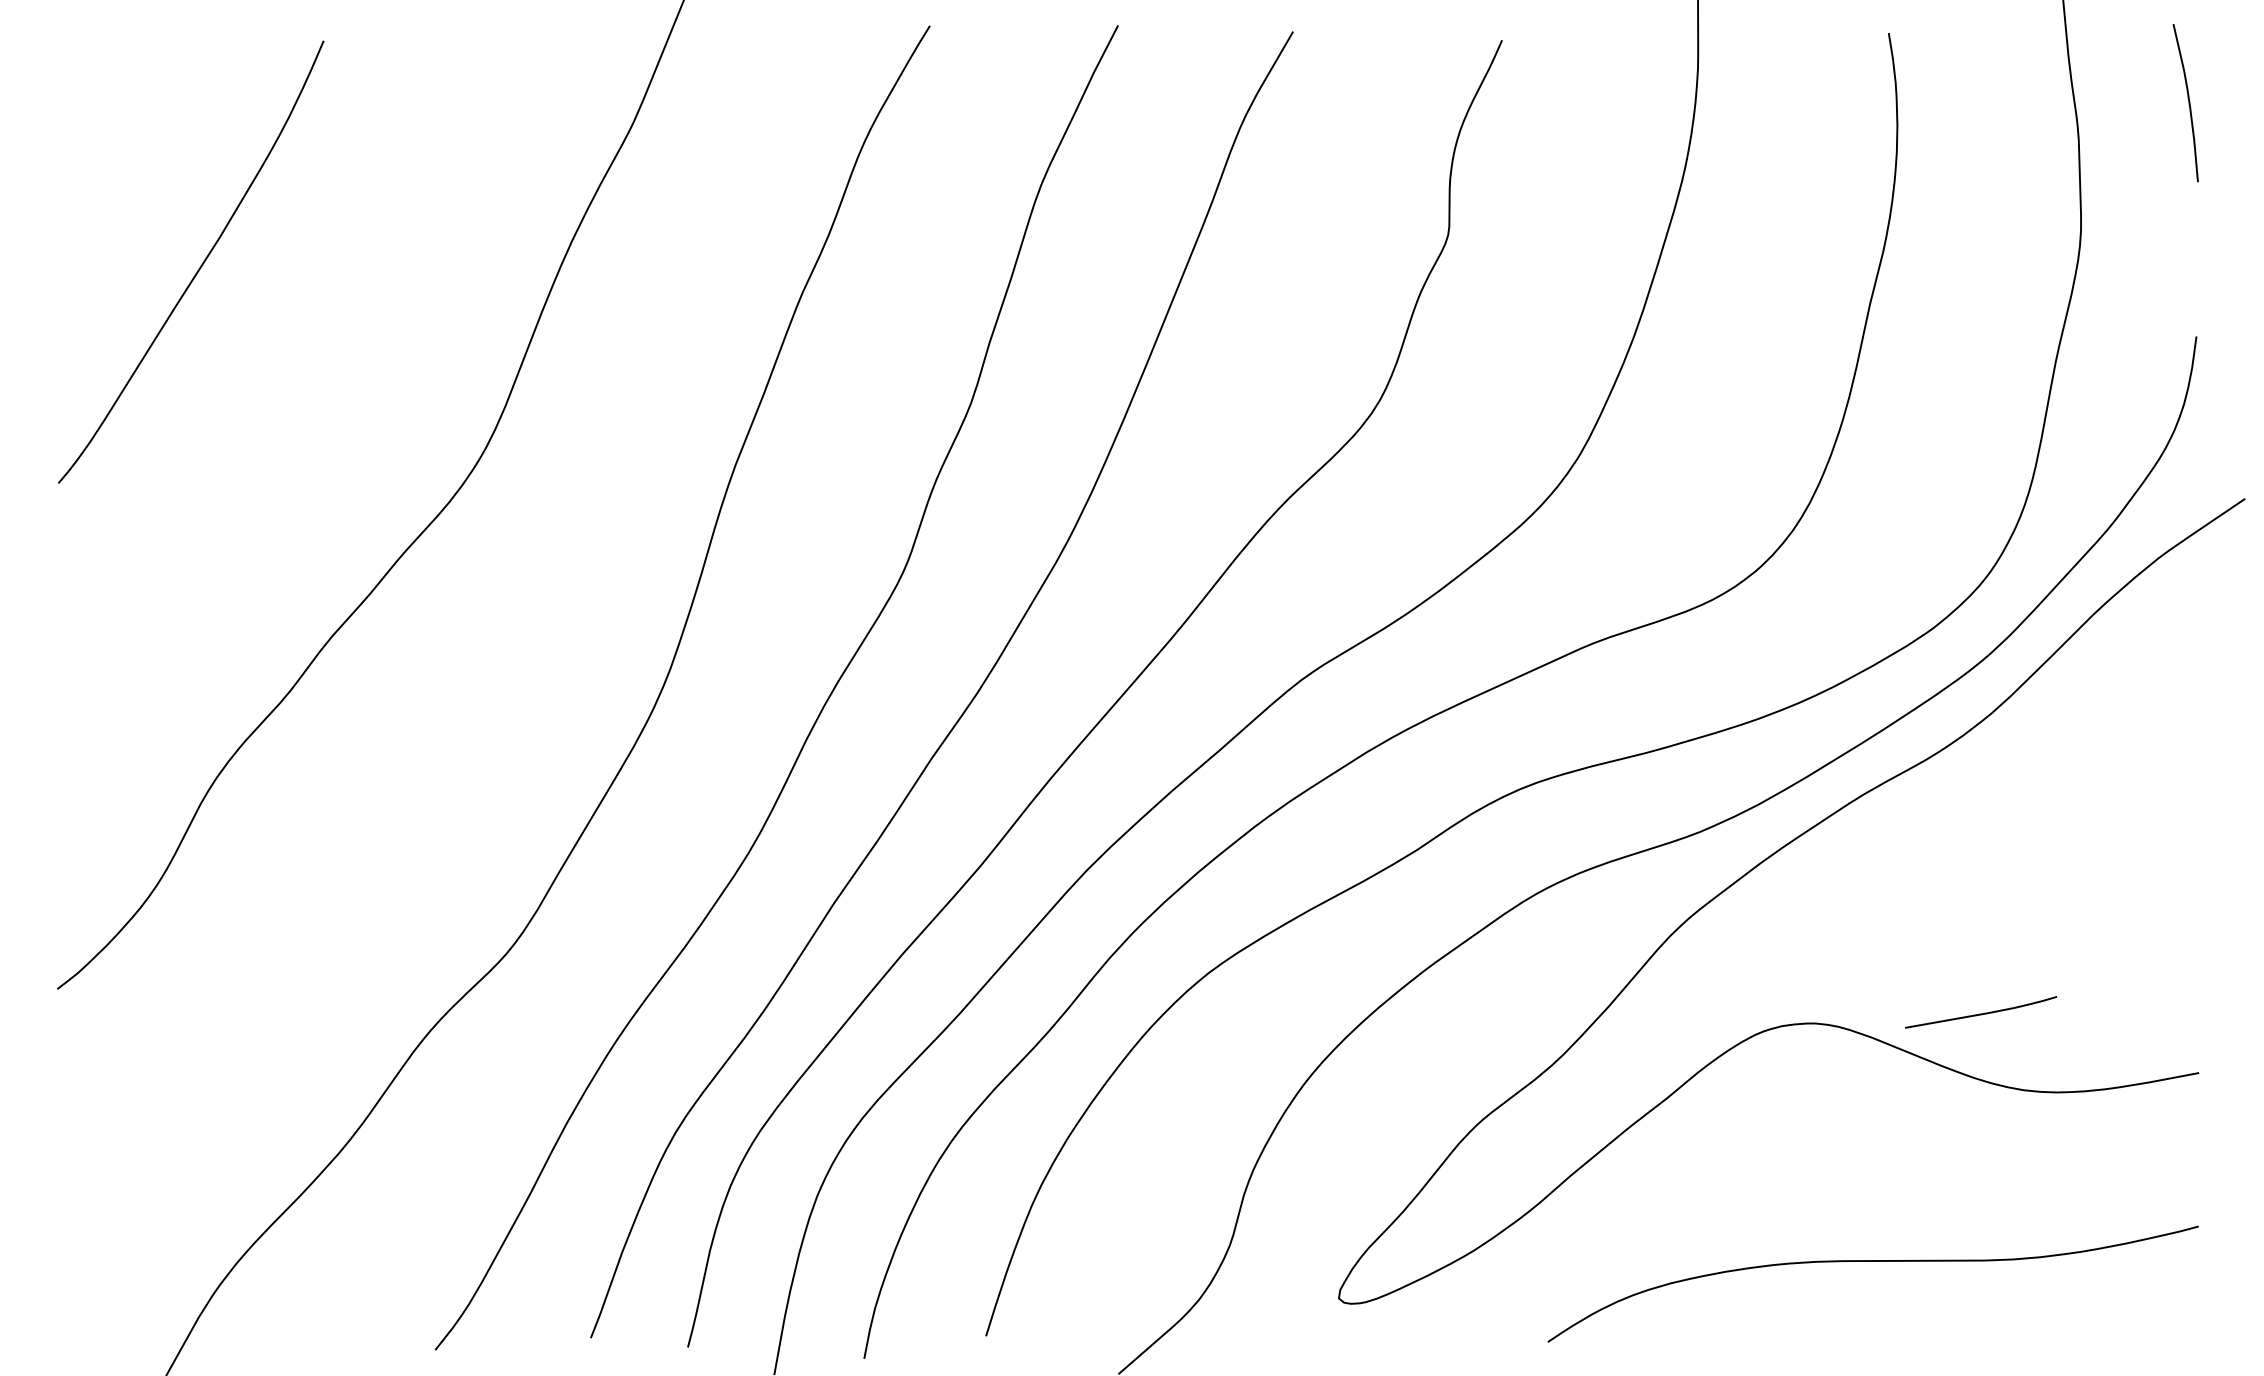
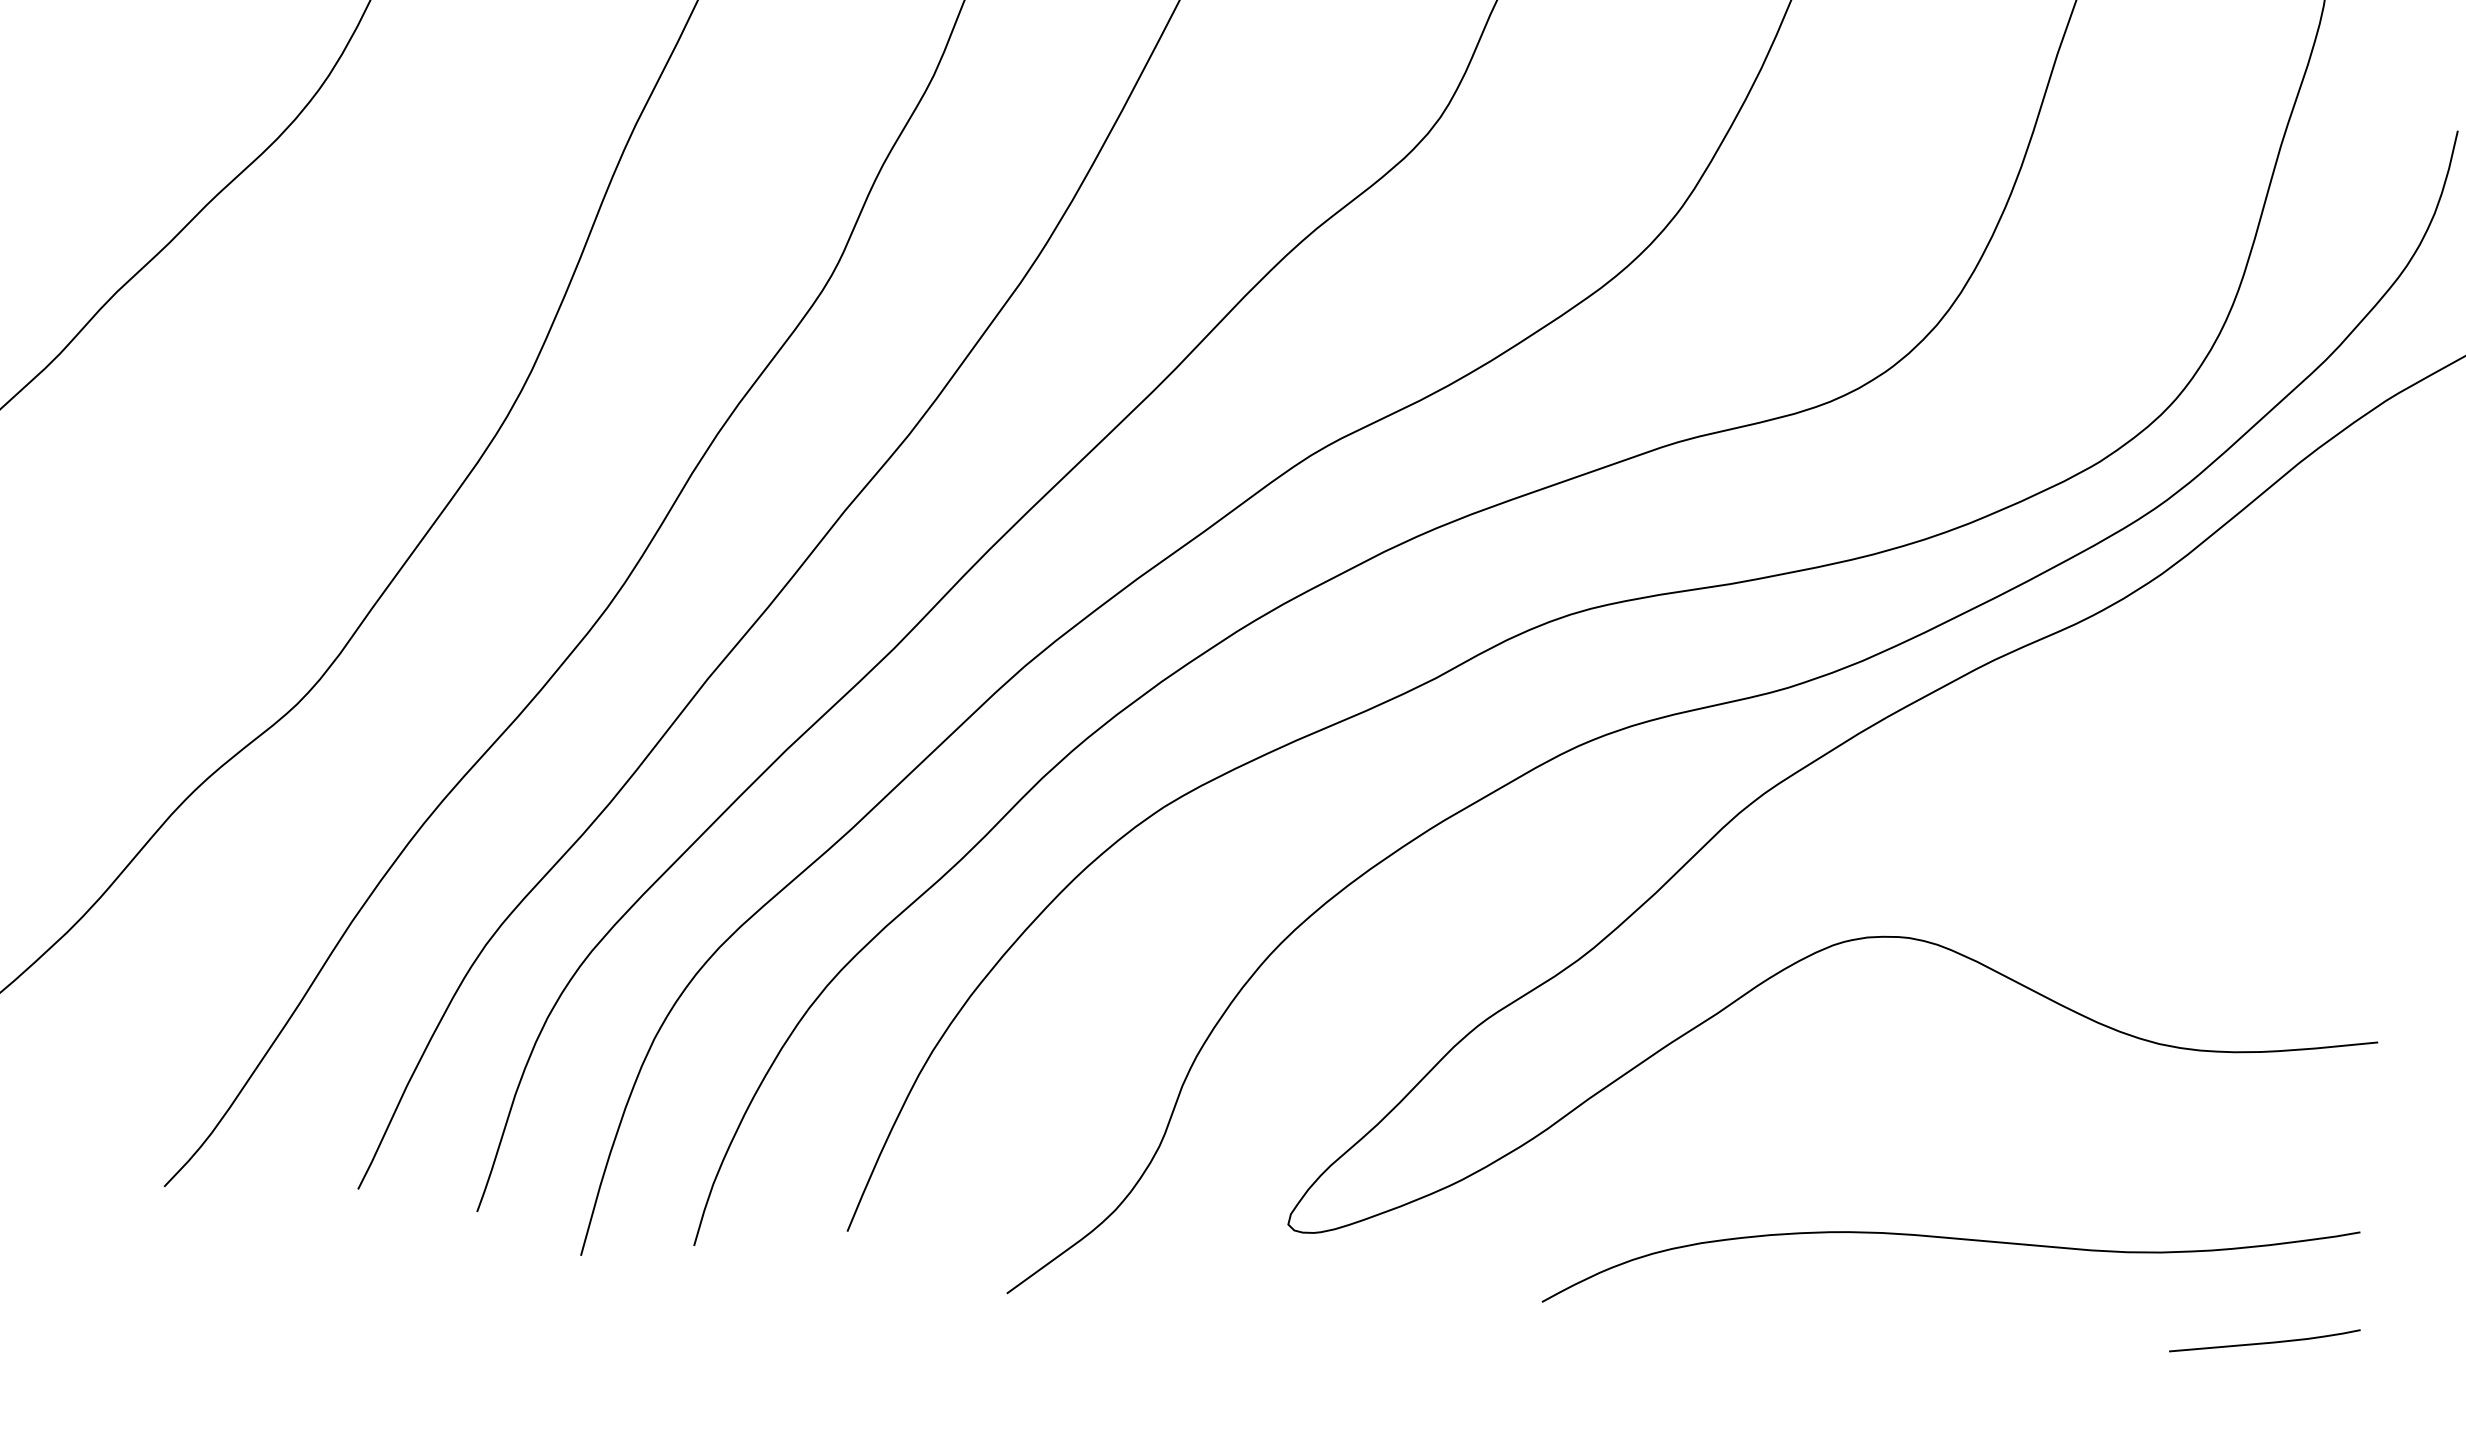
curve: (1981, 1013) -> (2265, 1342), moved

